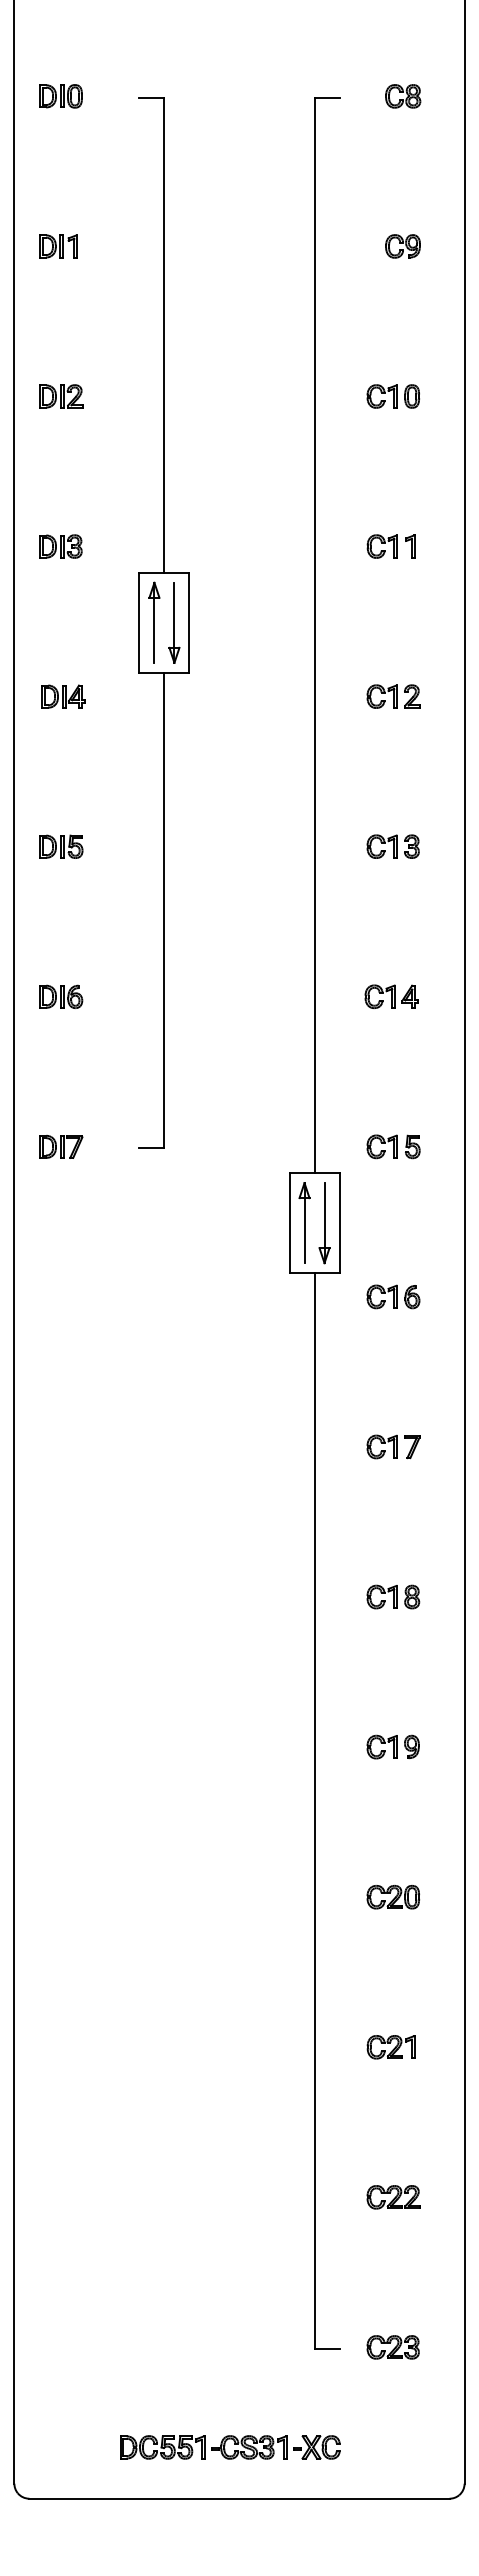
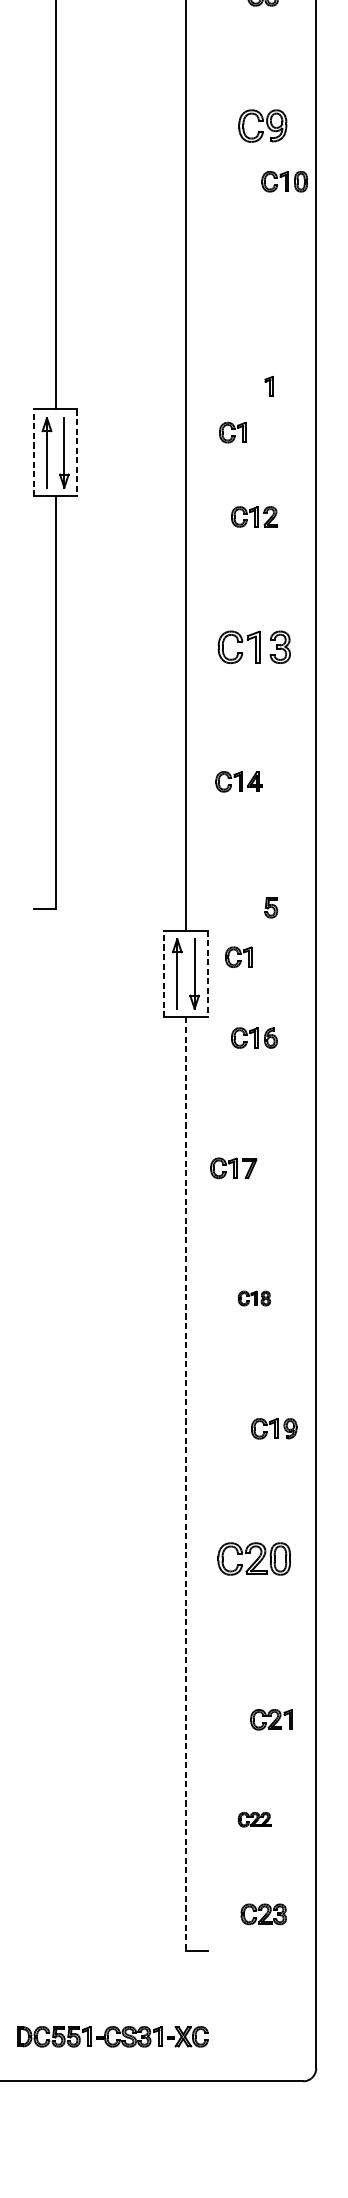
part: (402, 246) -> (262, 126), size x1.6
part: (392, 396) -> (284, 181), moved
part: (381, 546) -> (231, 432), moved
line: (139, 622) -> (34, 452), solid -> dashed
line: (189, 623) -> (77, 453), solid -> dashed
part: (392, 846) -> (253, 647), size x1.6
part: (391, 996) -> (238, 781), moved
part: (381, 1146) -> (238, 956), moved
line: (289, 1222) -> (164, 973), solid -> dashed
line: (339, 1223) -> (207, 974), solid -> dashed
part: (393, 1446) -> (233, 1167), moved
part: (393, 1596) -> (254, 1298), size x0.7
part: (392, 1746) -> (273, 1428), moved
line: (314, 1810) -> (185, 1483), solid -> dashed
part: (393, 1897) -> (254, 1559), size x1.6
part: (390, 2047) -> (271, 1720), moved
part: (393, 2197) -> (254, 1819), size x0.7
part: (392, 2347) -> (263, 1914), moved

